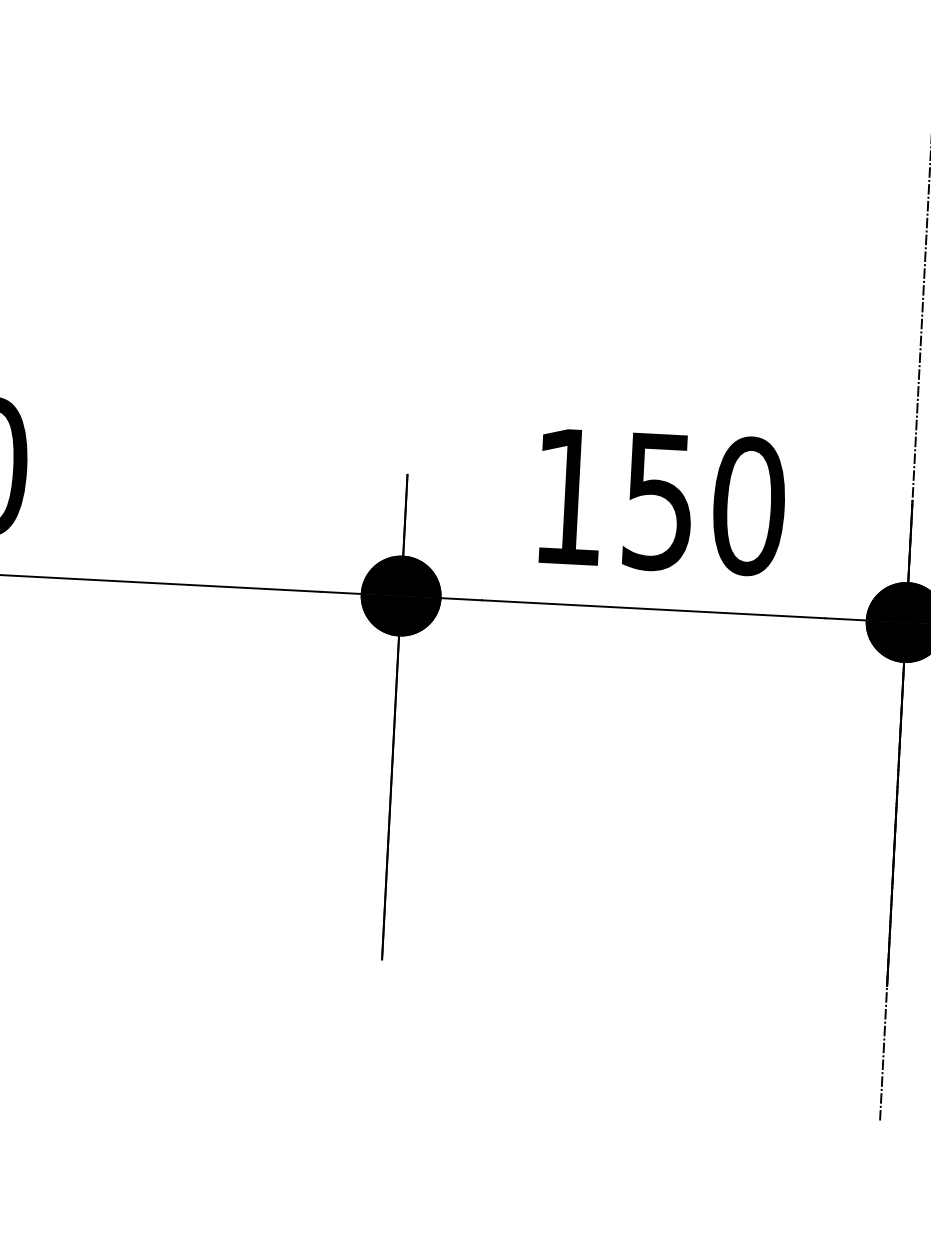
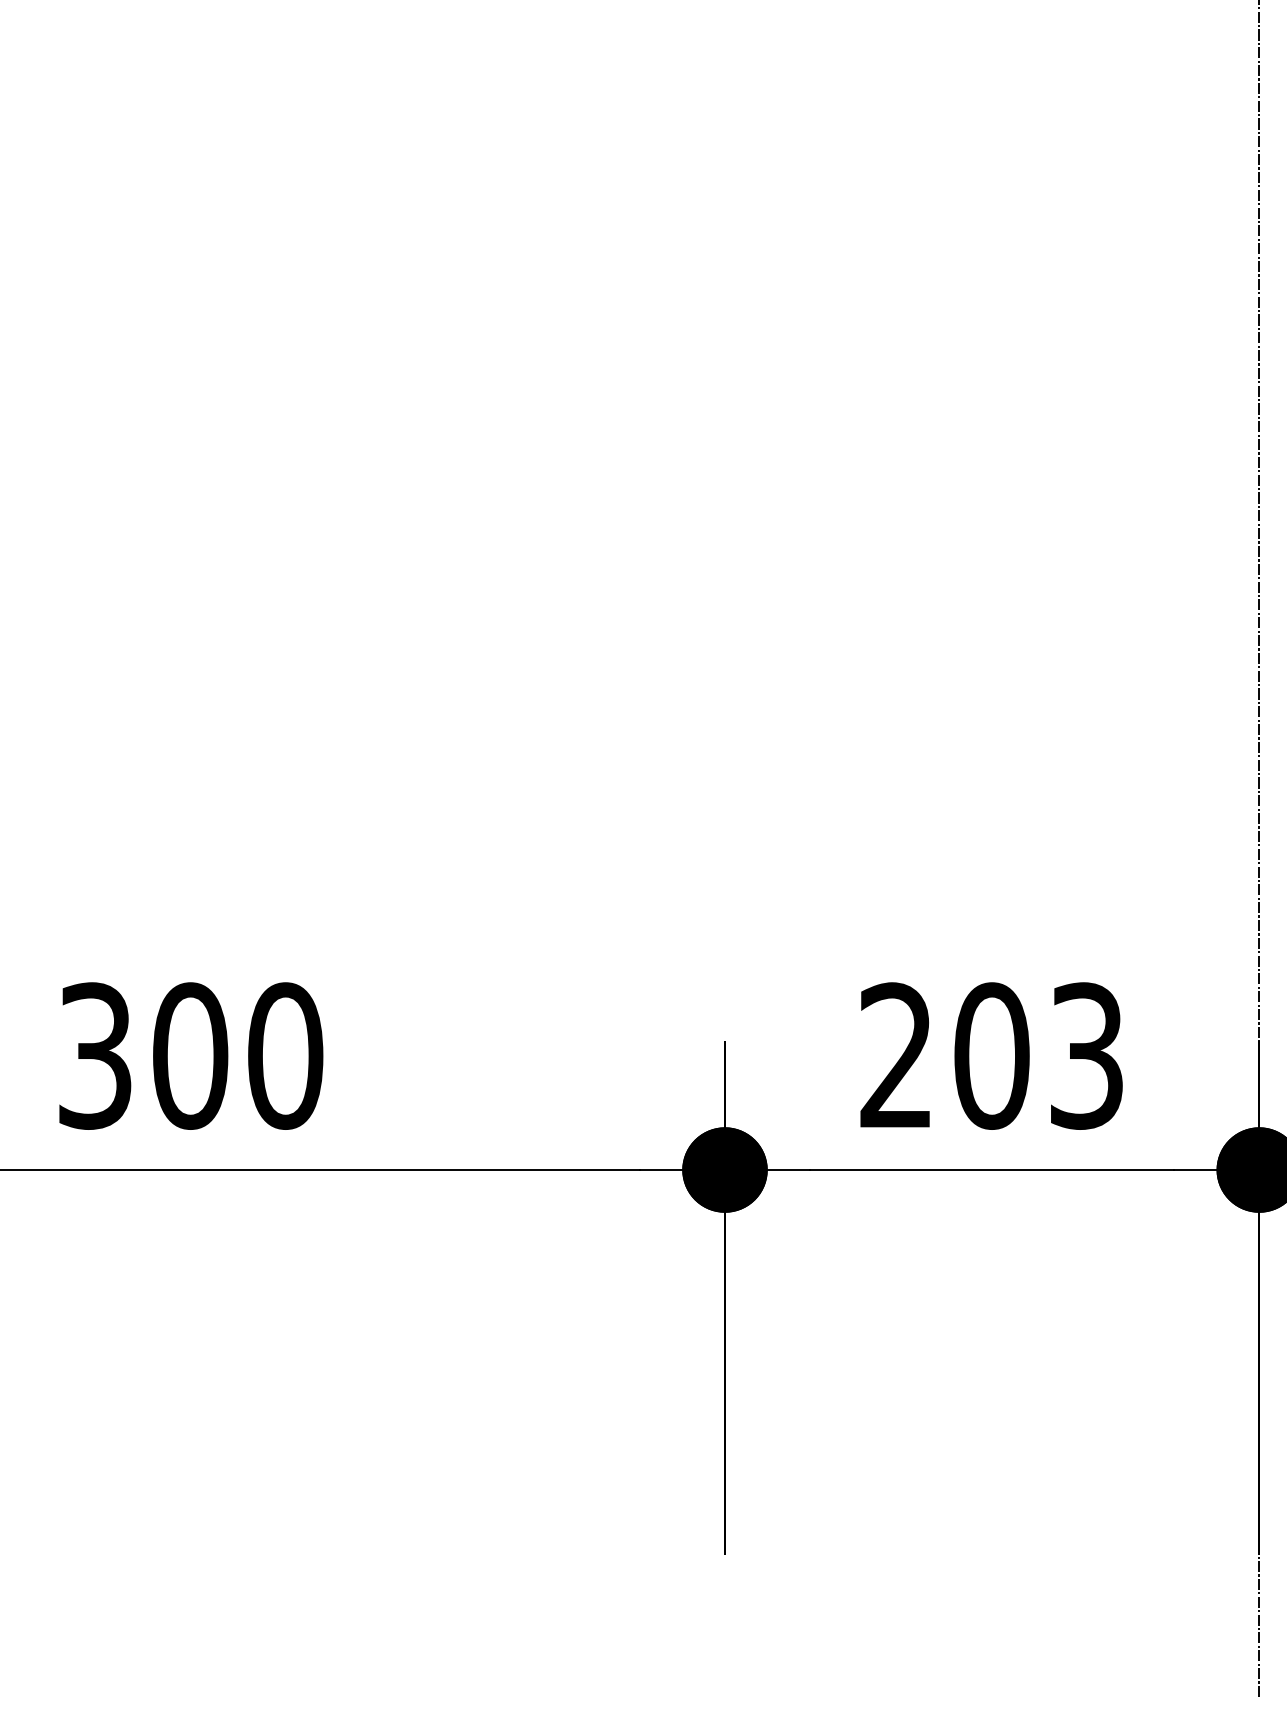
text: (659, 501) -> (992, 1055), 150 -> 203

